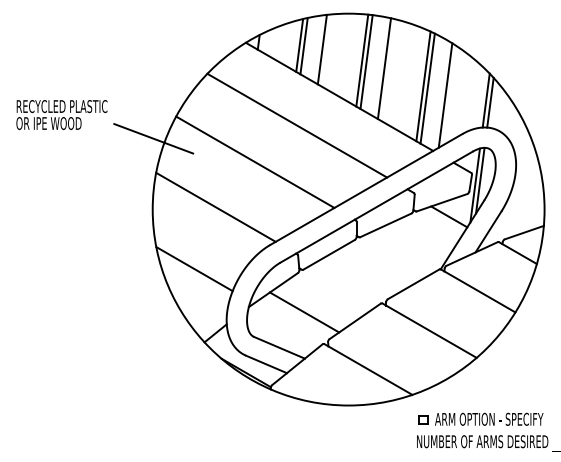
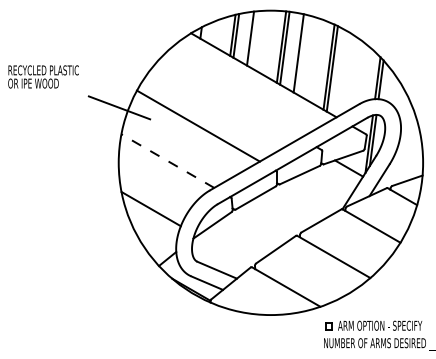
line: (445, 95) -> (346, 74), removed
text: (61, 114) -> (43, 76), moved
line: (297, 125) -> (231, 97), removed
line: (215, 207) -> (167, 161), solid -> dashed
line: (304, 312) -> (236, 242), removed

